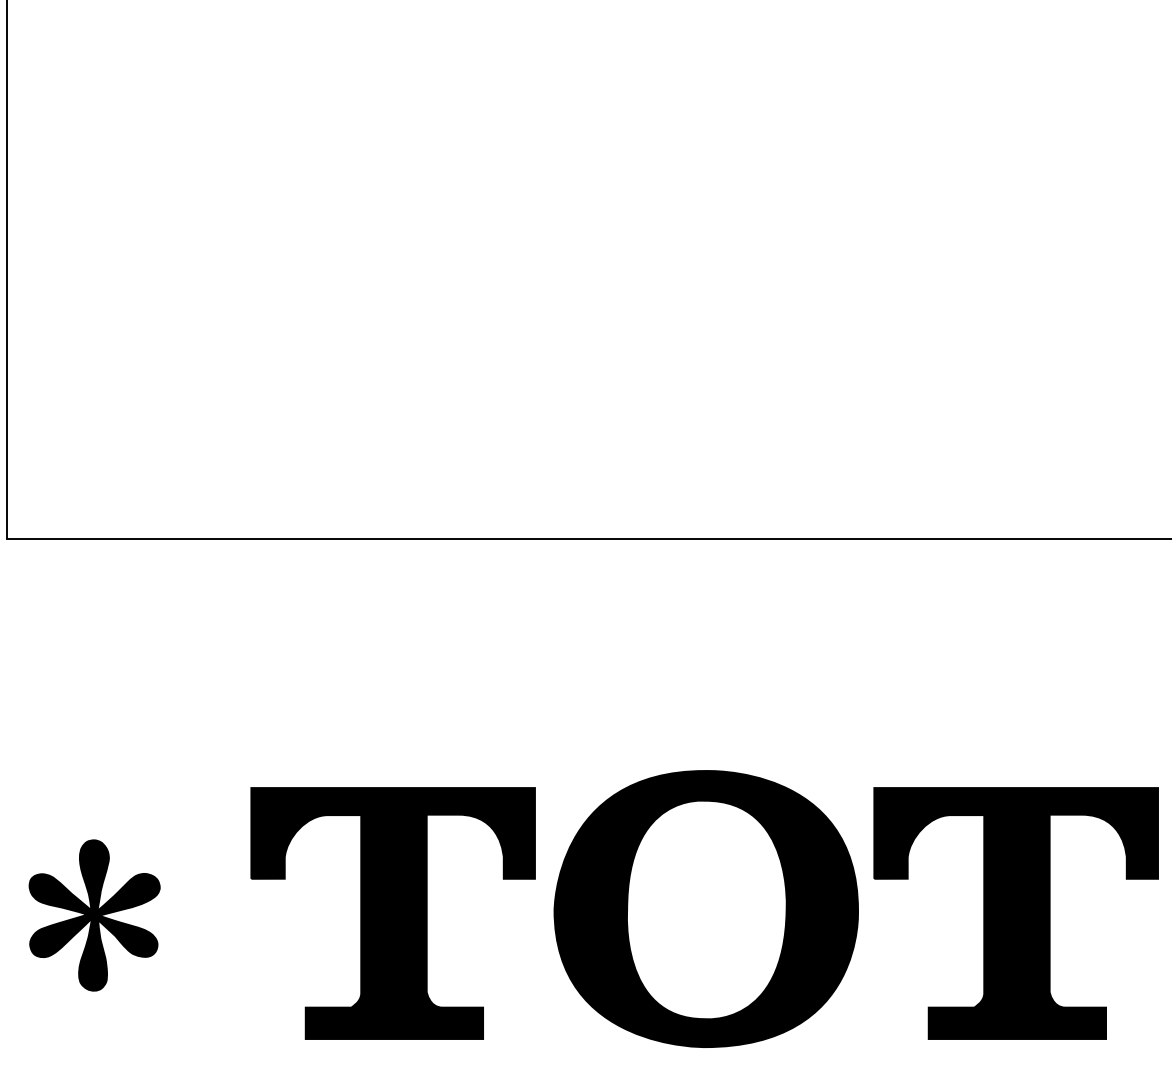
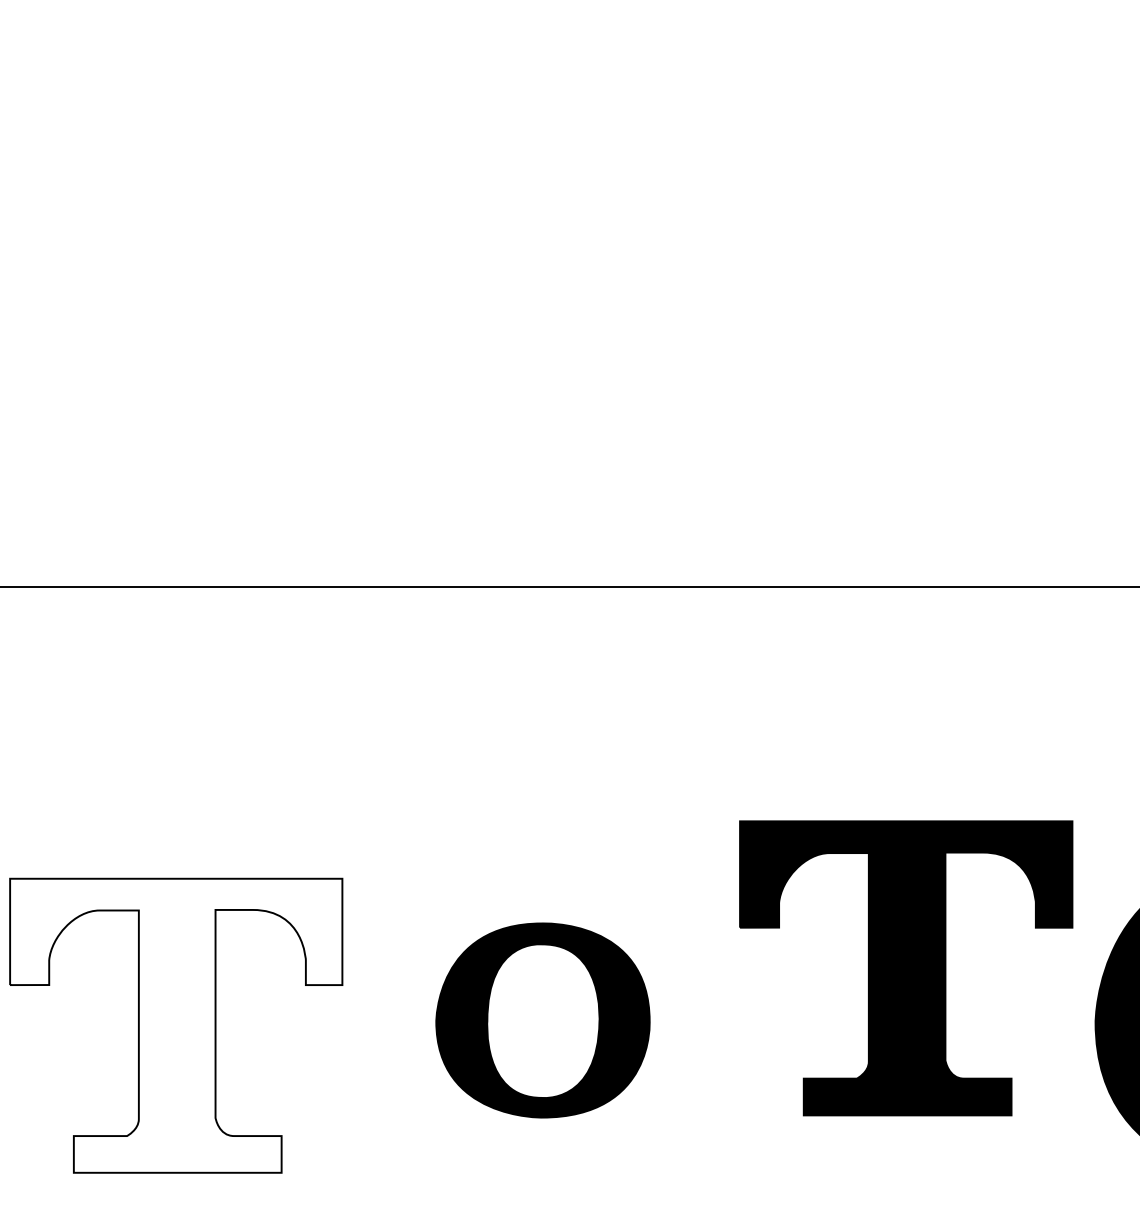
part: (705, 908) -> (542, 1019), size x0.6
fill: (392, 913) -> (175, 1025), removed
part: (1015, 913) -> (905, 968), moved

